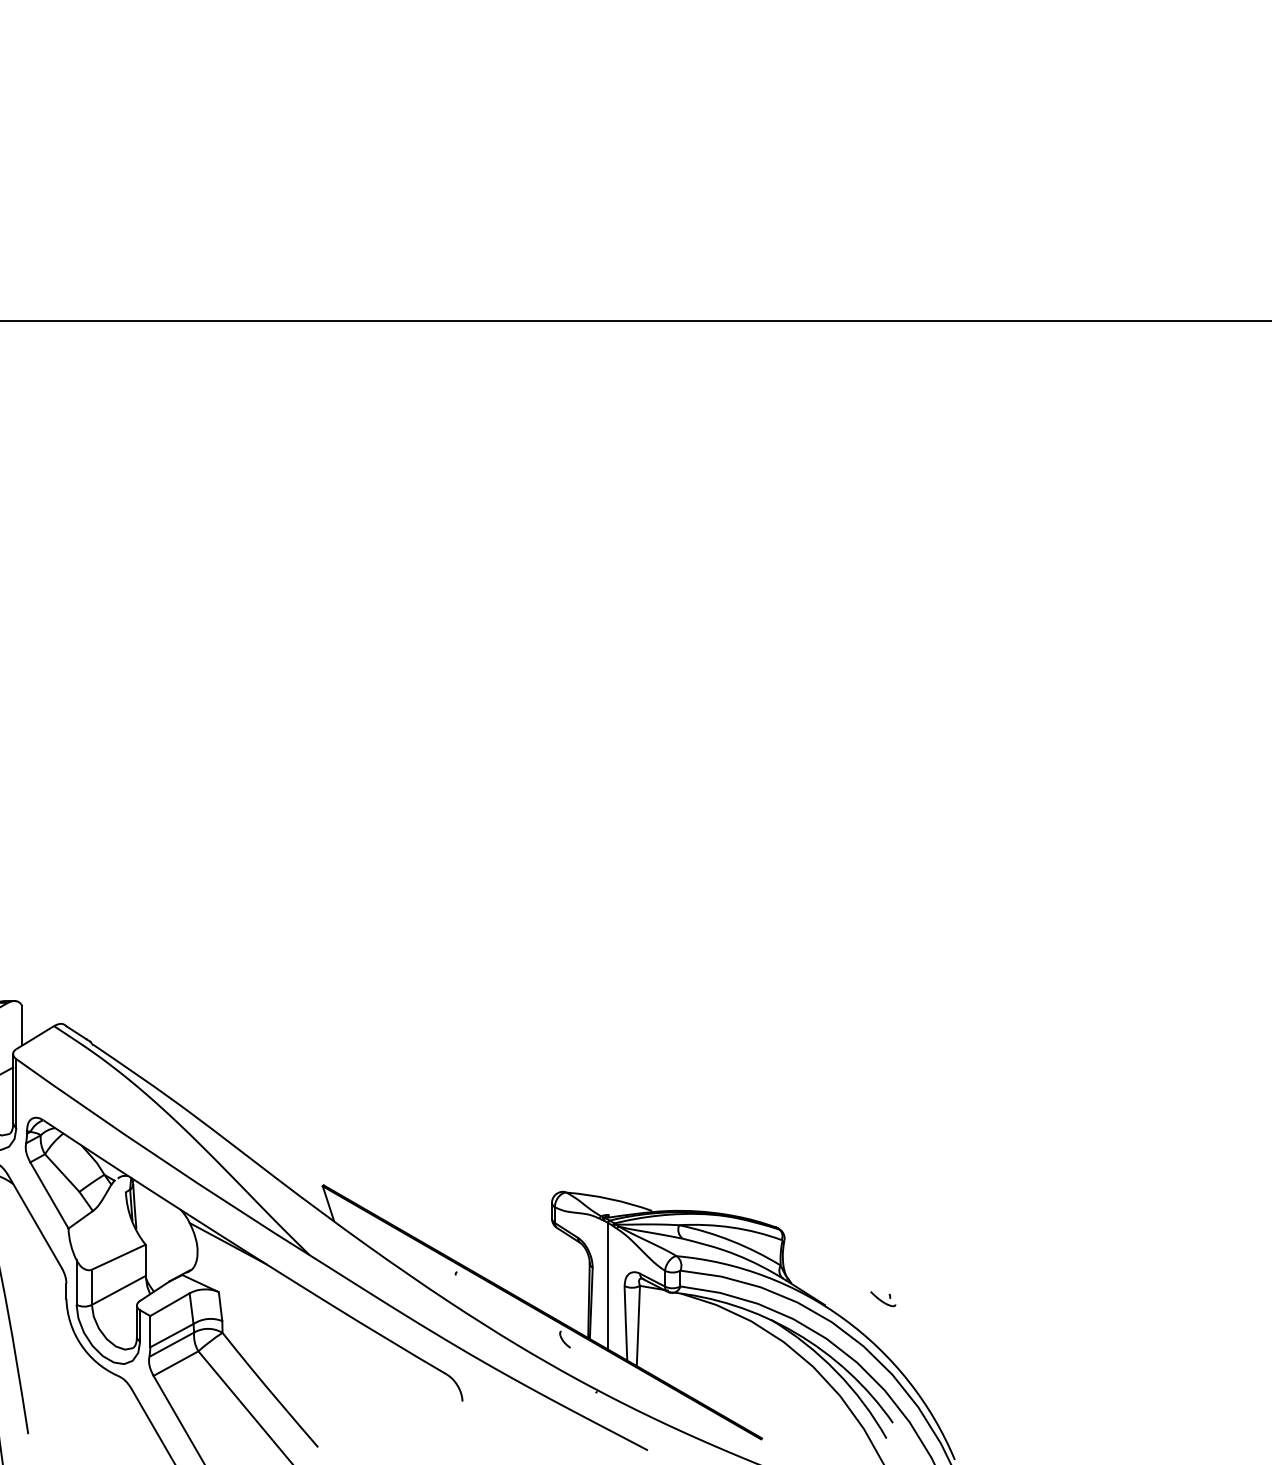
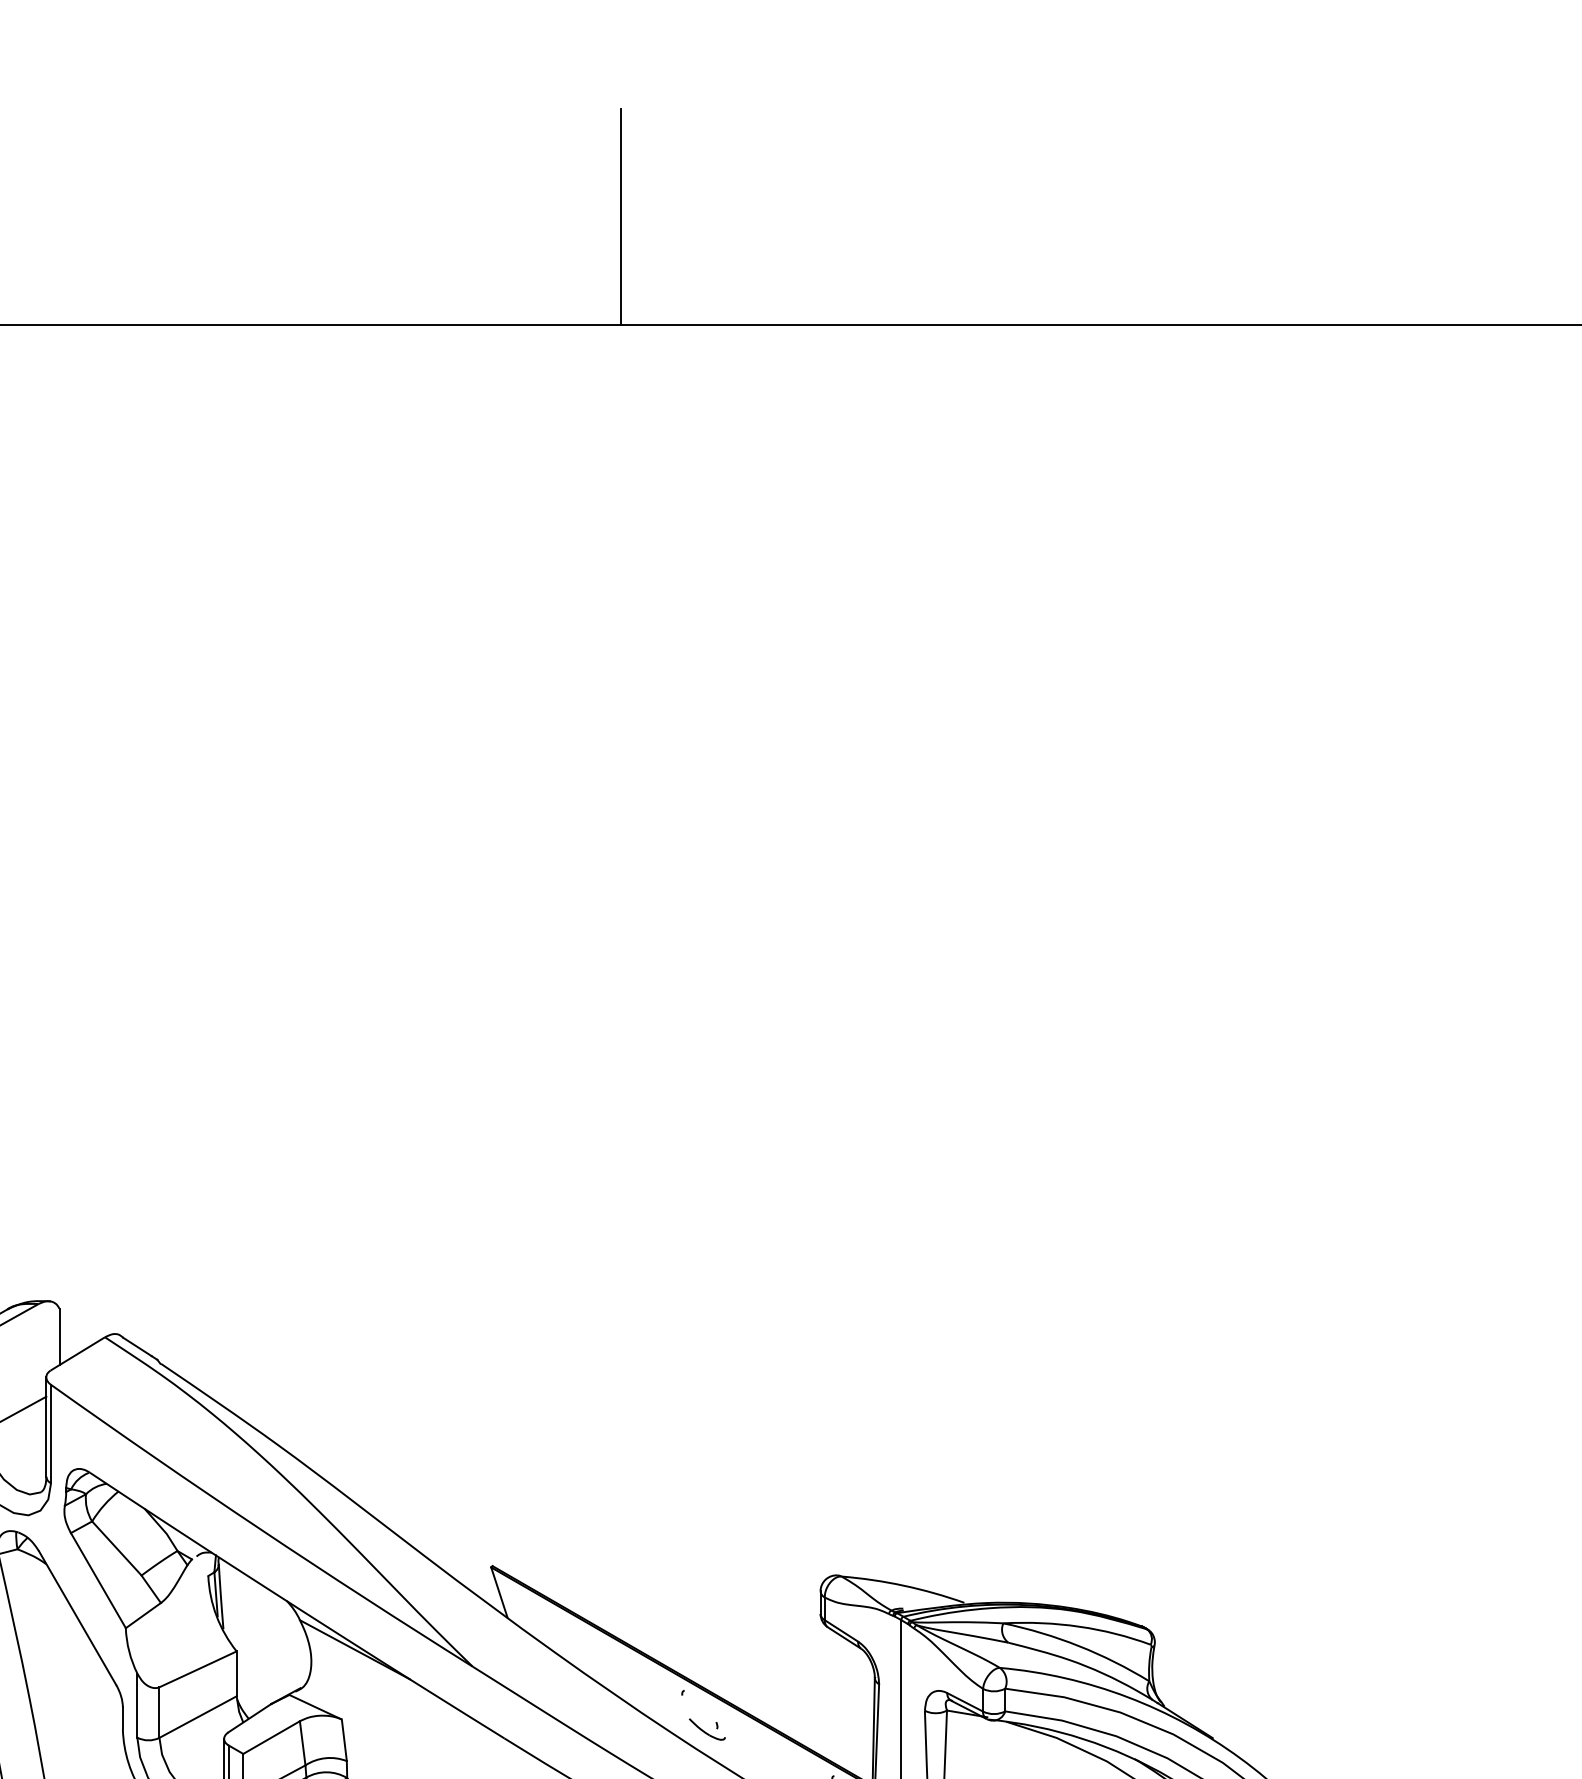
line: (413, 246) -> (621, 216), added
part: (883, 1299) -> (707, 1730), moved

